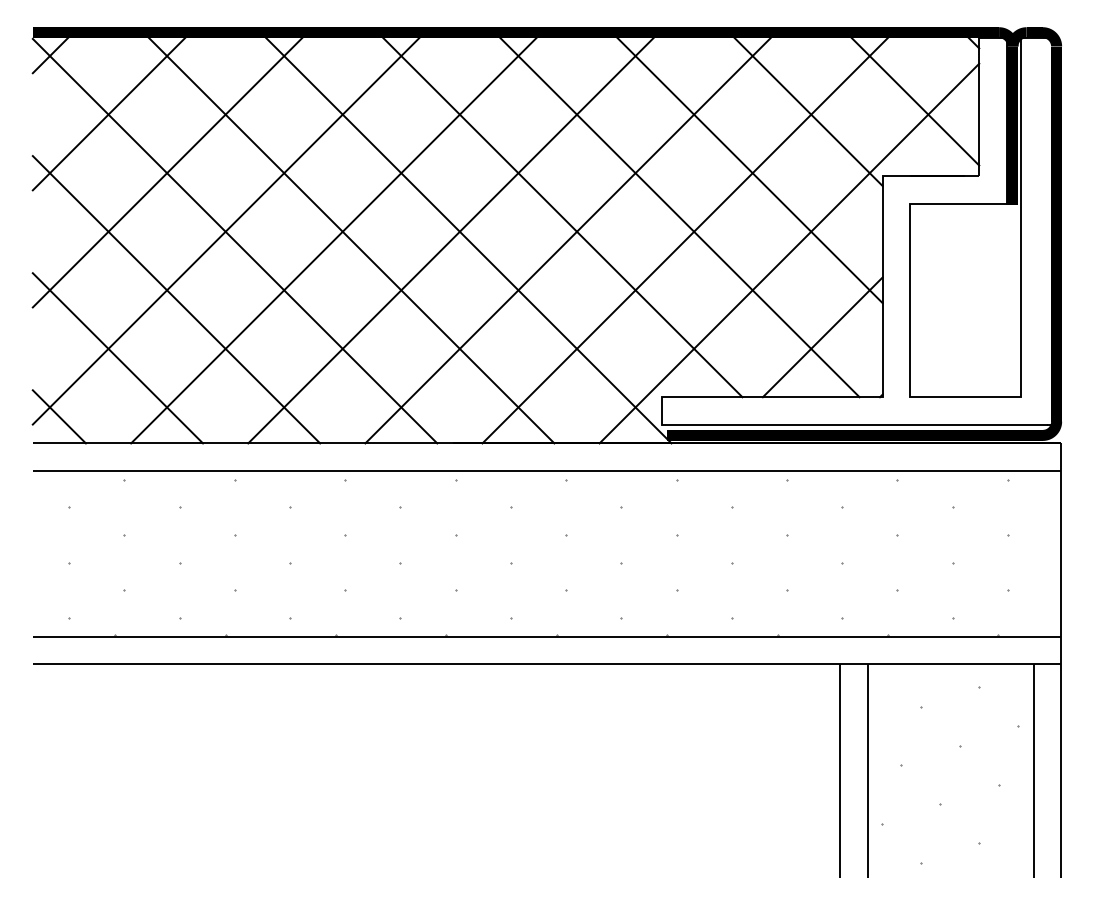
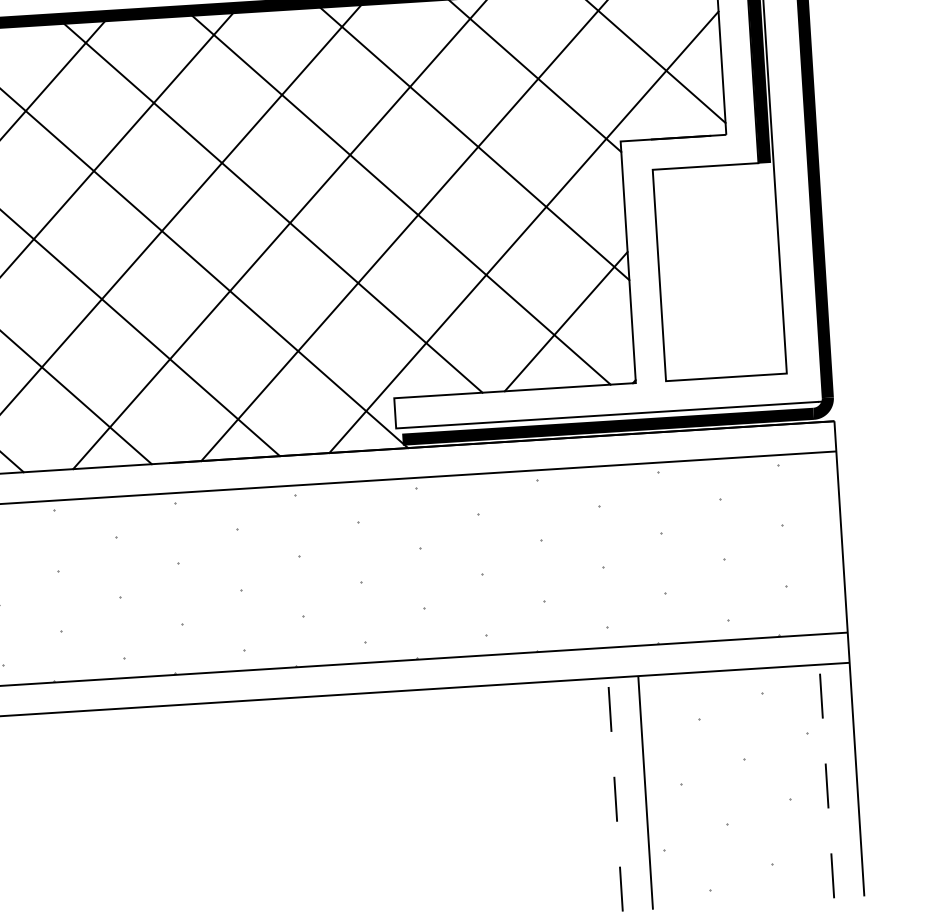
line: (840, 771) -> (615, 795), solid -> dashed
line: (1033, 771) -> (826, 782), solid -> dashed

